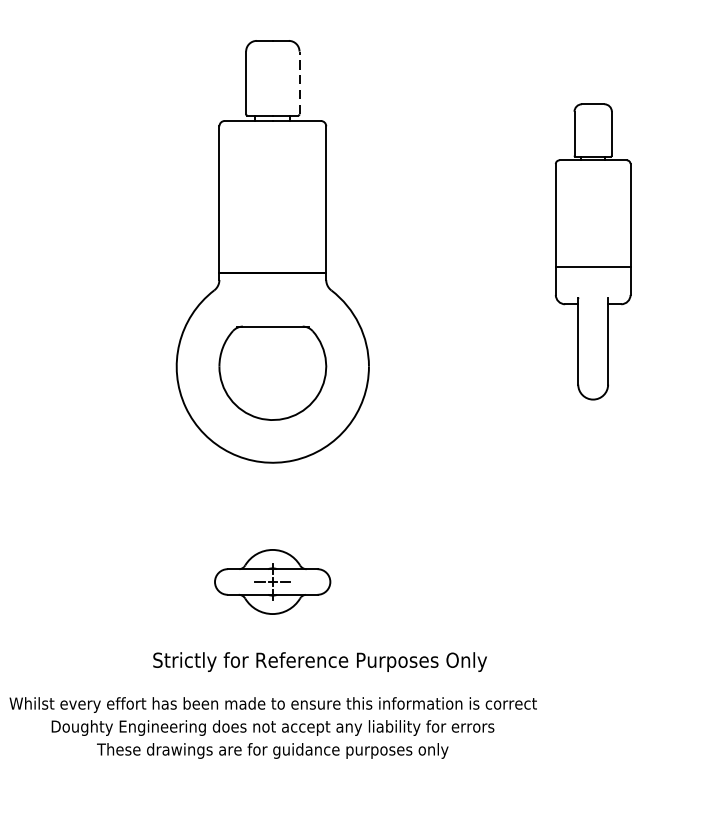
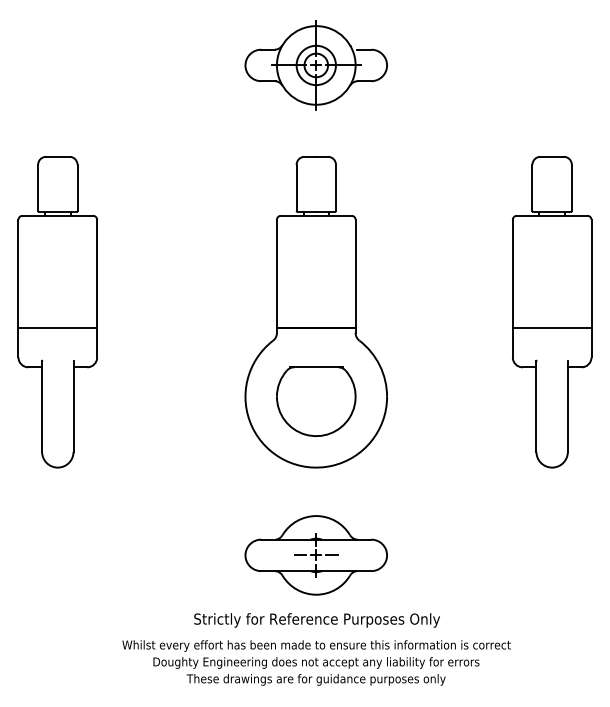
line: (298, 82) -> (335, 187), dashed -> solid
part: (593, 252) -> (552, 312), size x1.43
part: (271, 582) -> (315, 555), size x1.67
text: (319, 662) -> (316, 620), moved

